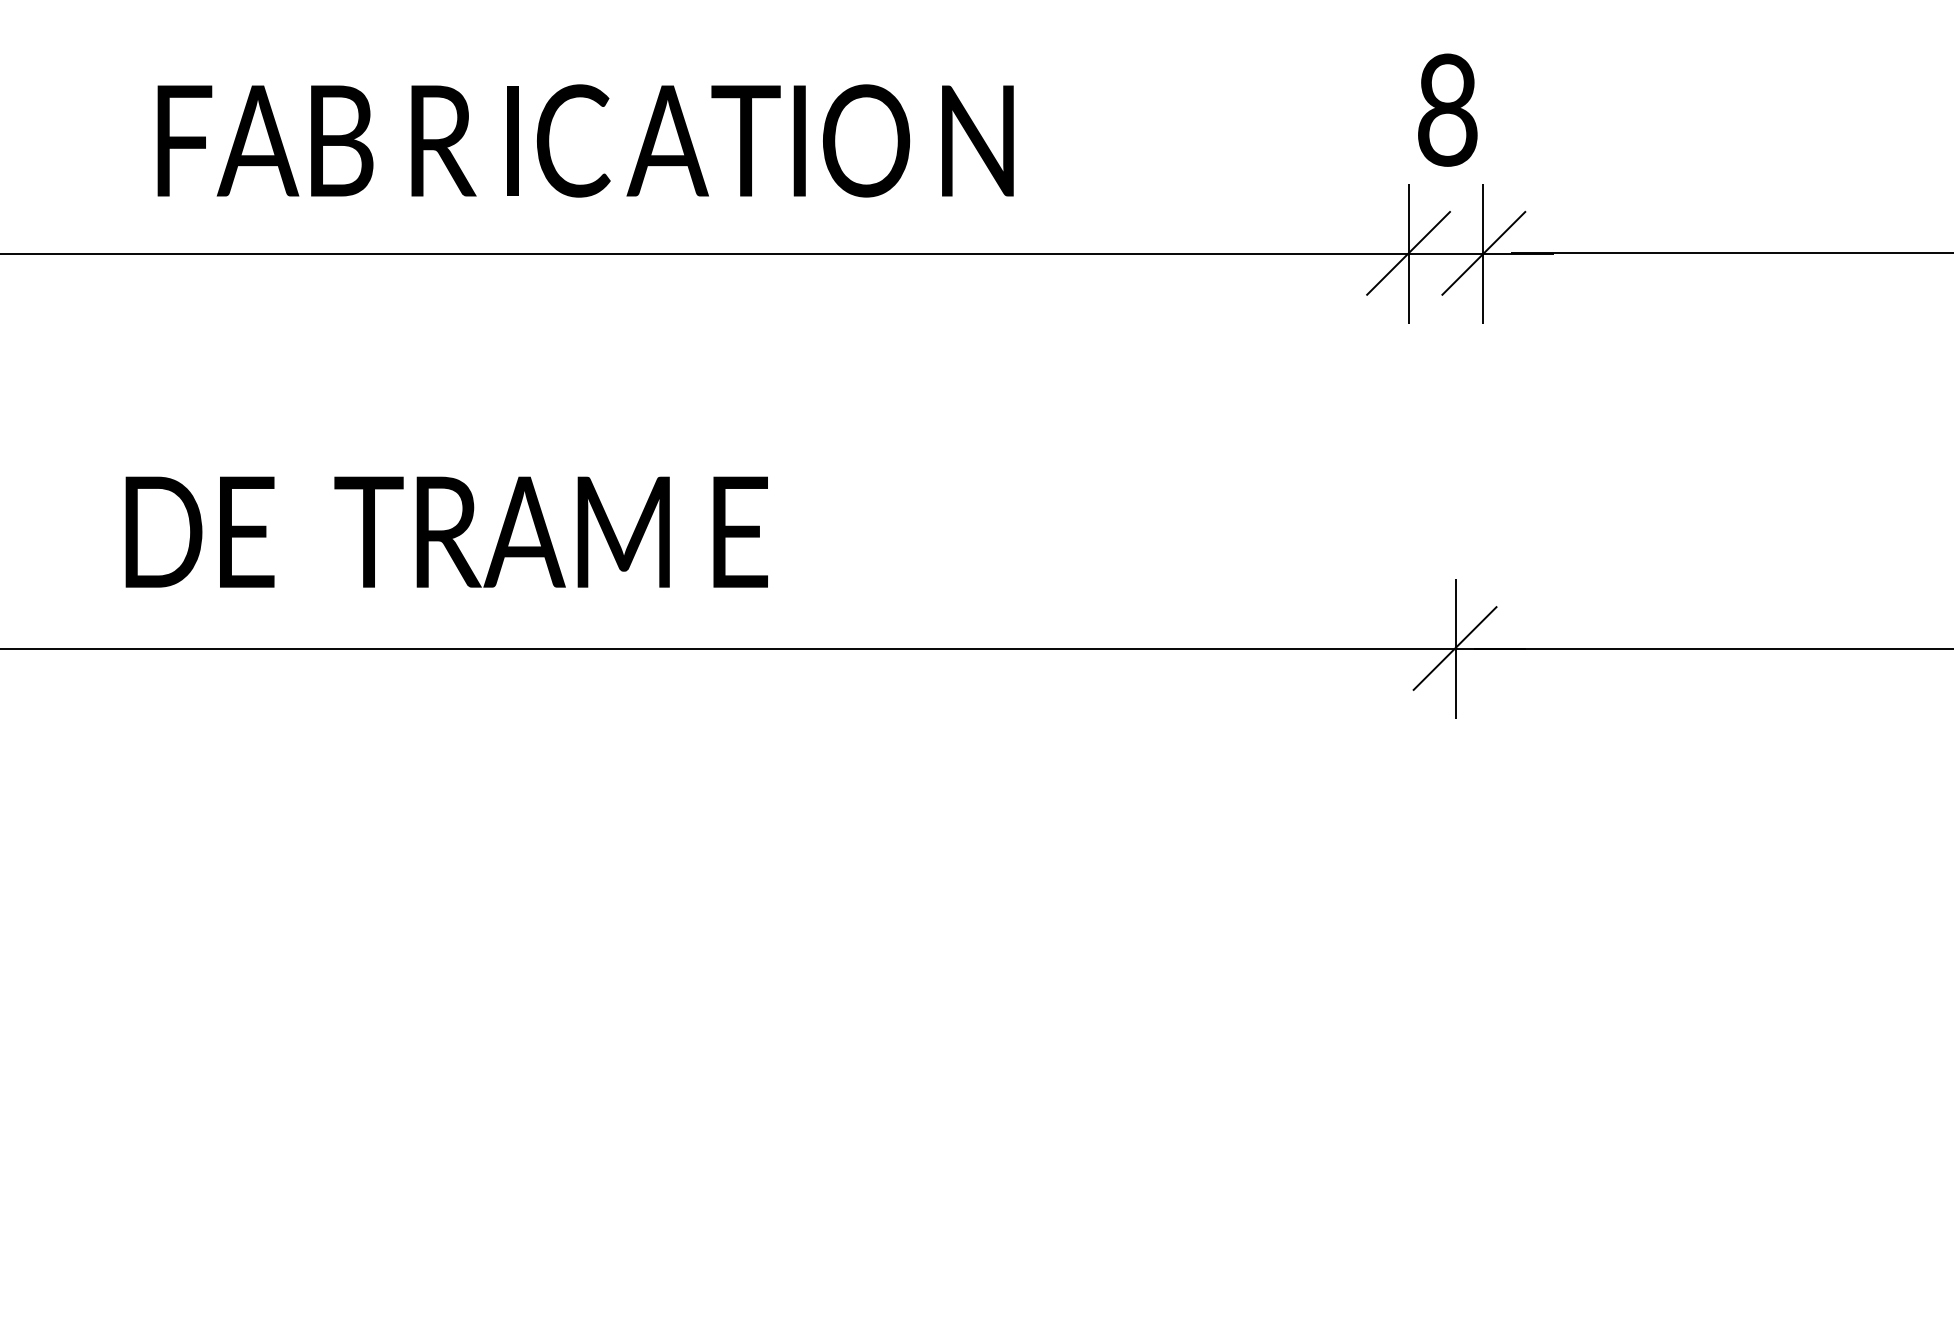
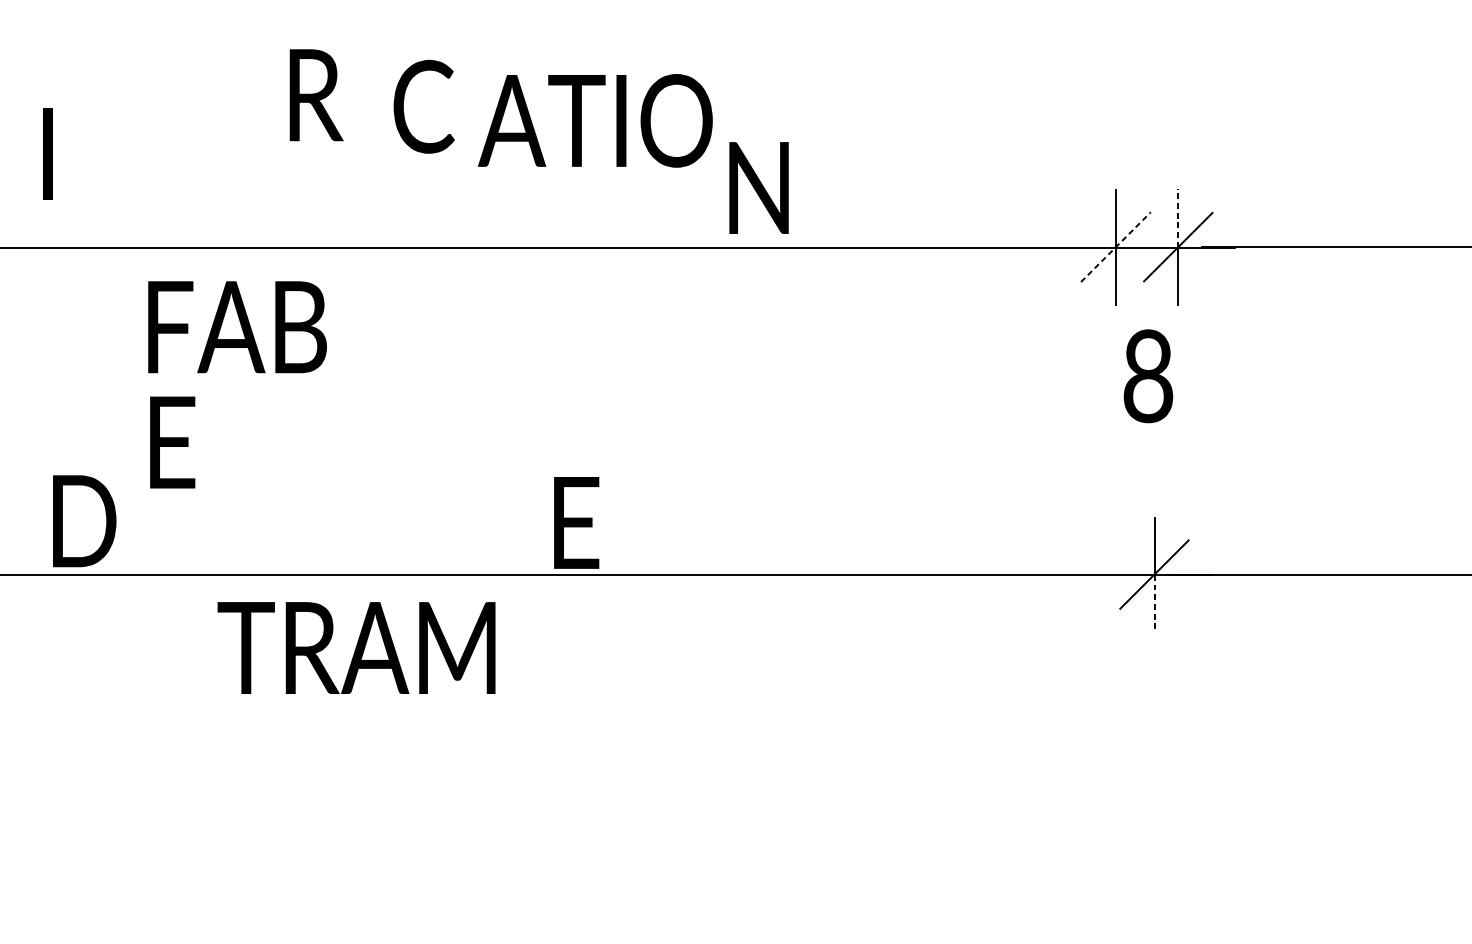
text: (1447, 109) -> (1148, 375), moved
text: (265, 140) -> (237, 326), moved
text: (443, 140) -> (316, 94), moved
text: (512, 140) -> (47, 153), moved
text: (573, 140) -> (423, 106), moved
text: (768, 140) -> (595, 120), moved
text: (977, 140) -> (758, 187), moved
line: (1483, 218) -> (1178, 218), solid -> dashed
line: (1408, 253) -> (1115, 247), solid -> dashed
text: (163, 531) -> (84, 520), moved
text: (247, 531) -> (172, 441), moved
text: (501, 531) -> (356, 647), moved
text: (740, 531) -> (576, 522), moved
line: (1455, 684) -> (1154, 604), solid -> dashed

